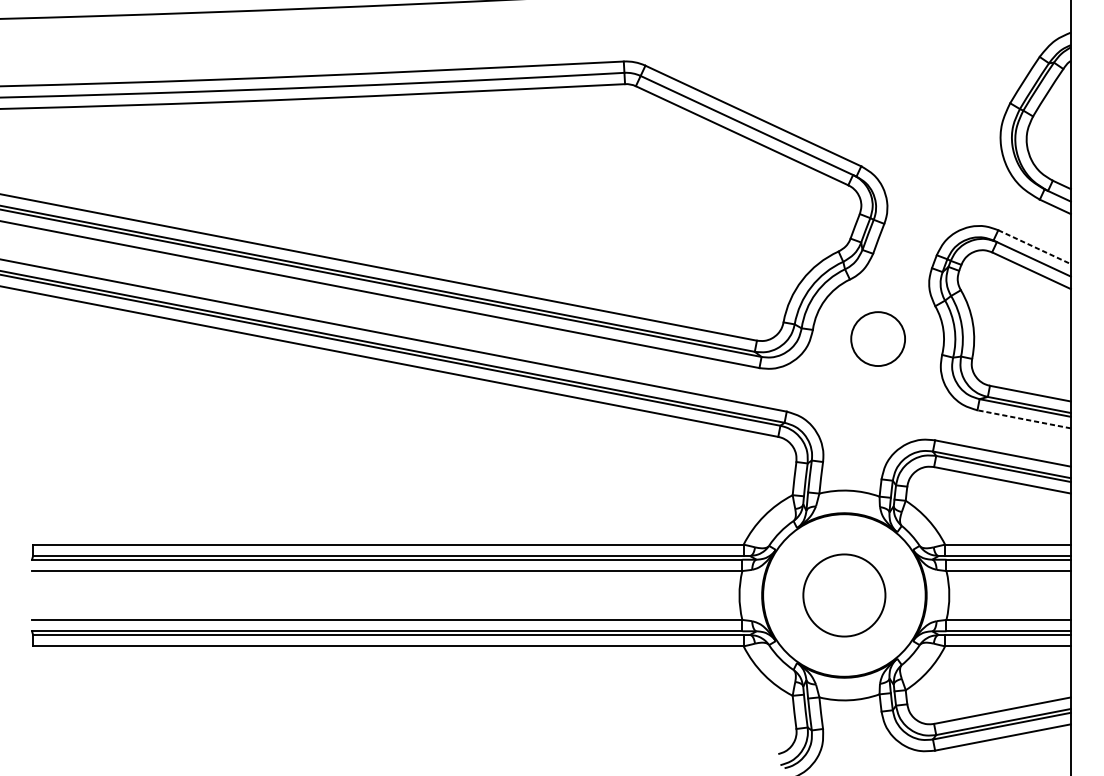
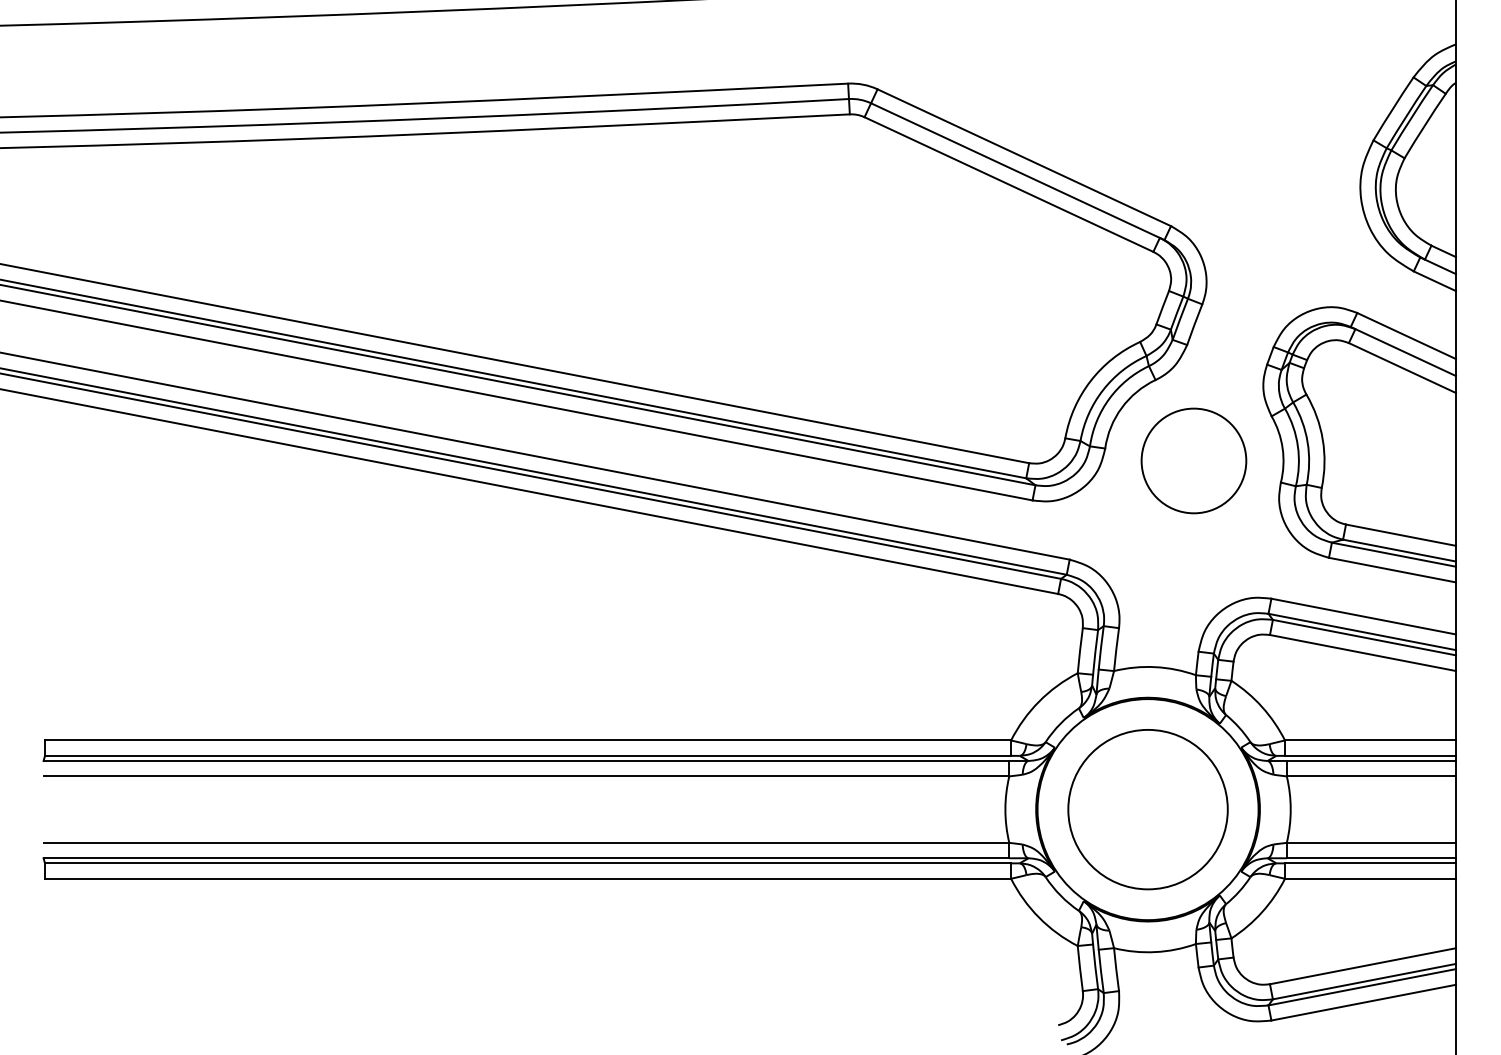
line: (1035, 247) -> (1407, 336), dashed -> solid
circle: (877, 338) -> (1193, 460), size x1.43
line: (1024, 419) -> (1392, 570), dashed -> solid
circle: (843, 595) -> (1147, 809), size x1.43

